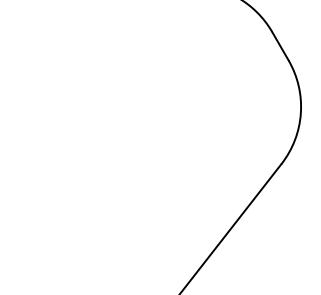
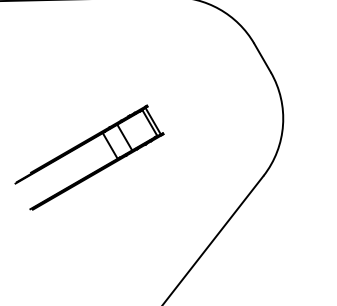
part: (101, 133) -> (83, 145), added

